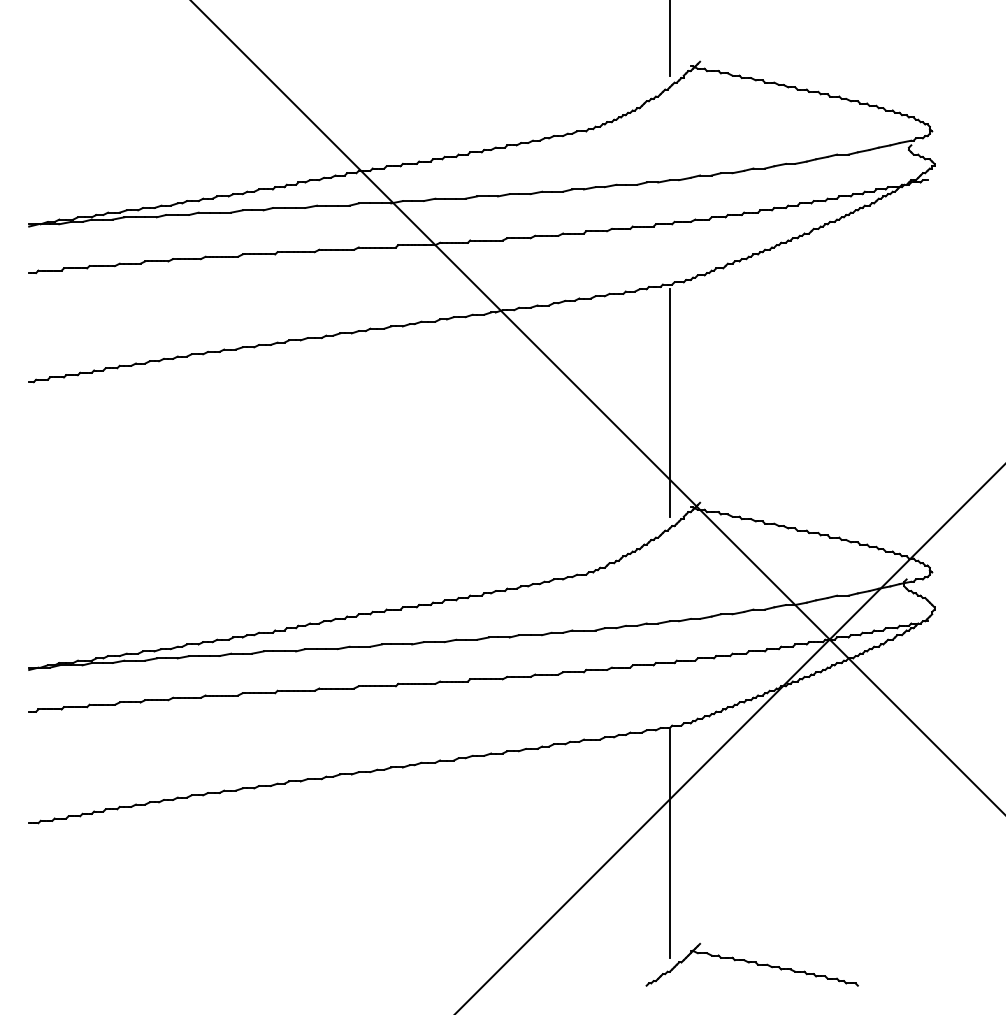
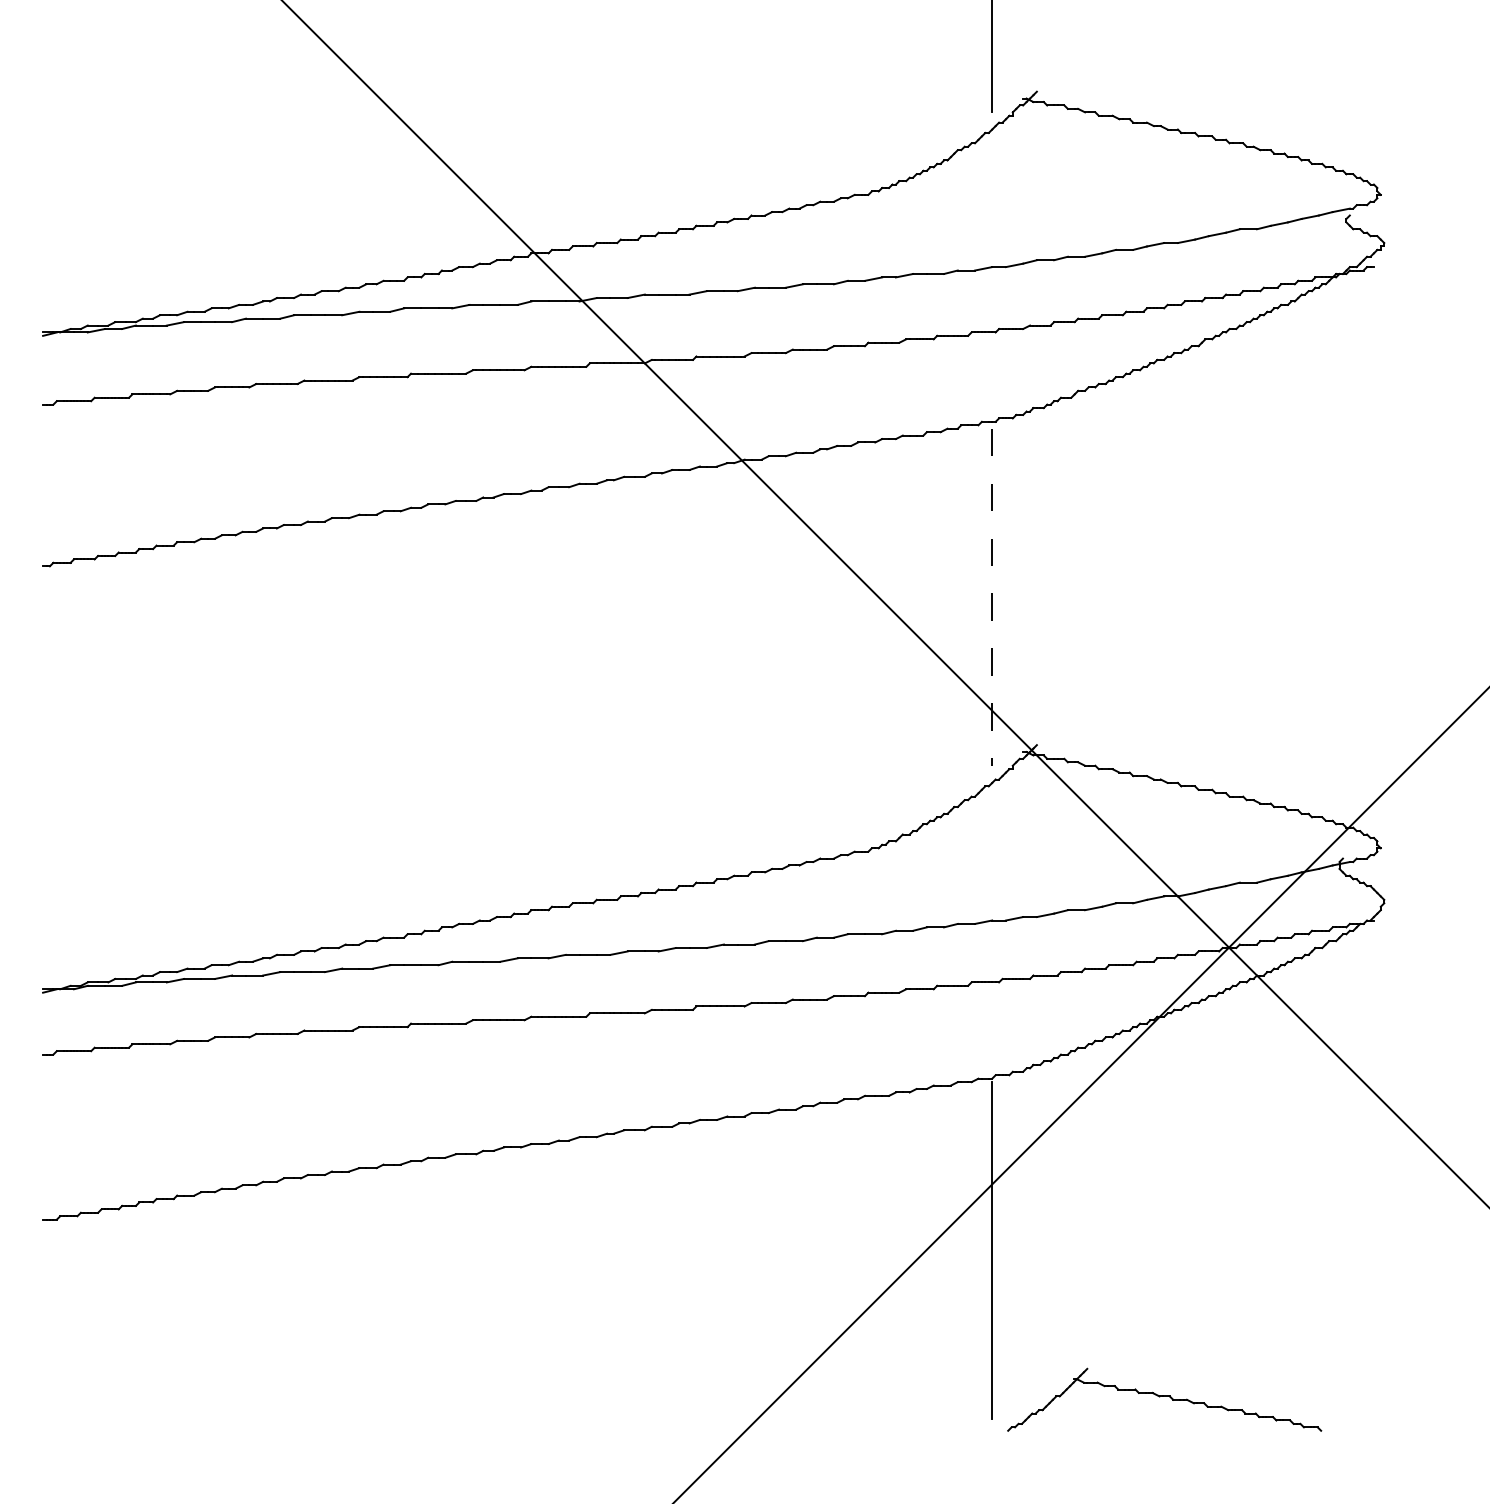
line: (669, 403) -> (991, 597), solid -> dashed
part: (751, 964) -> (1163, 1399), moved

